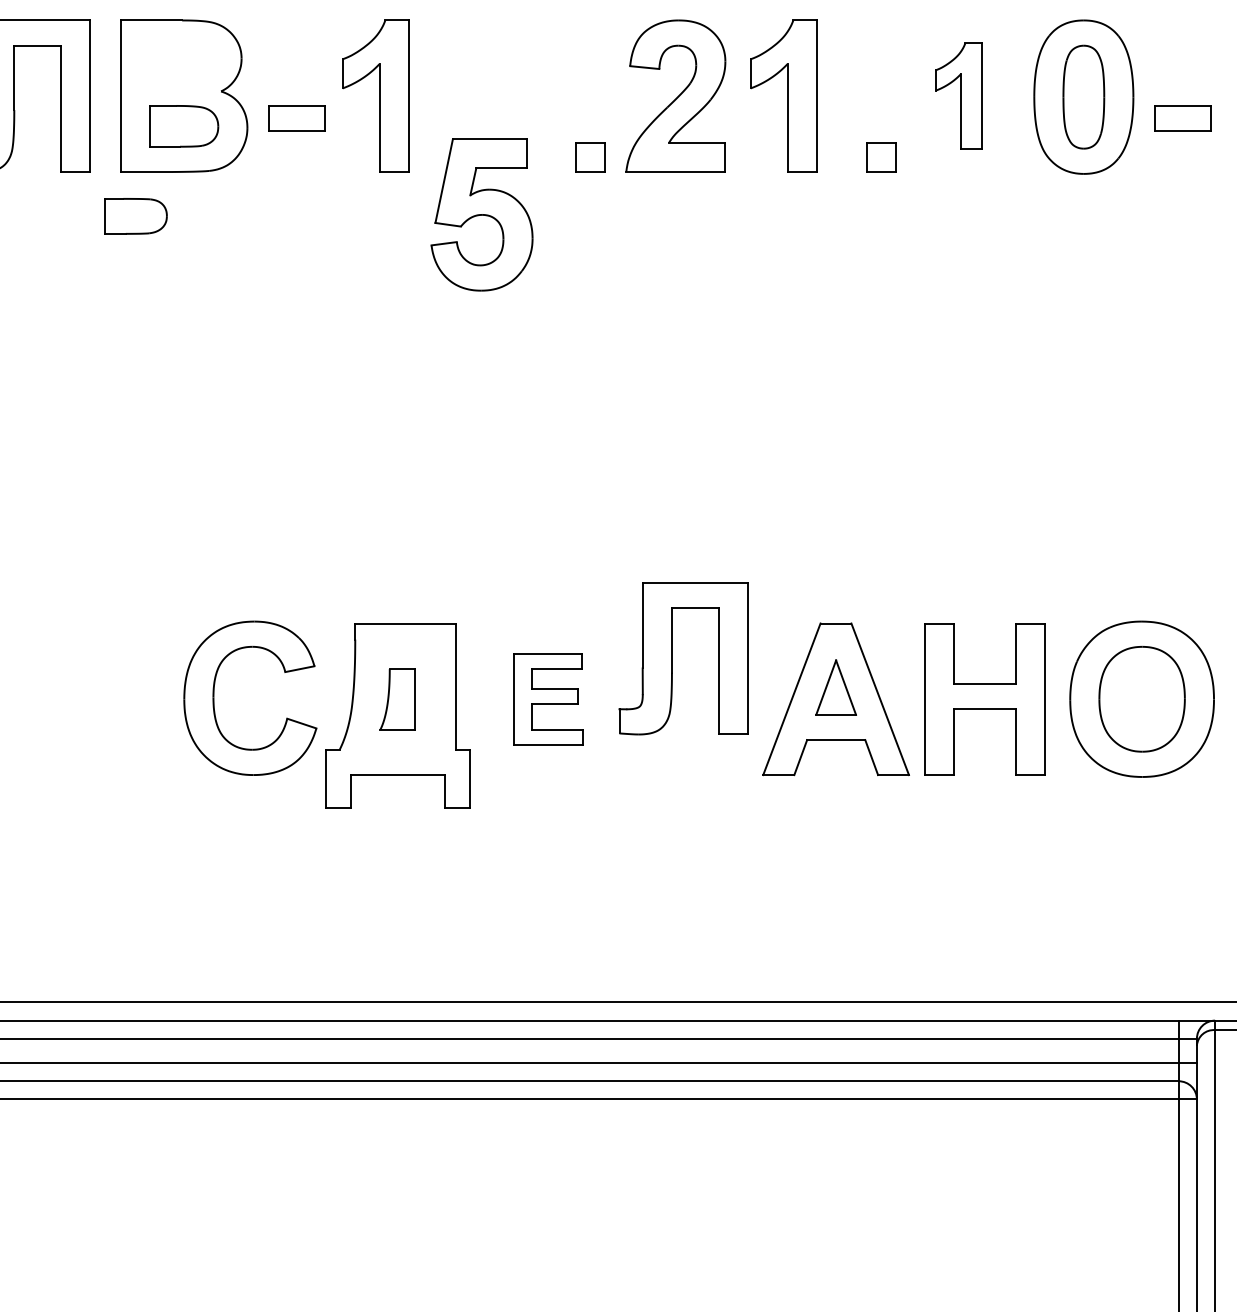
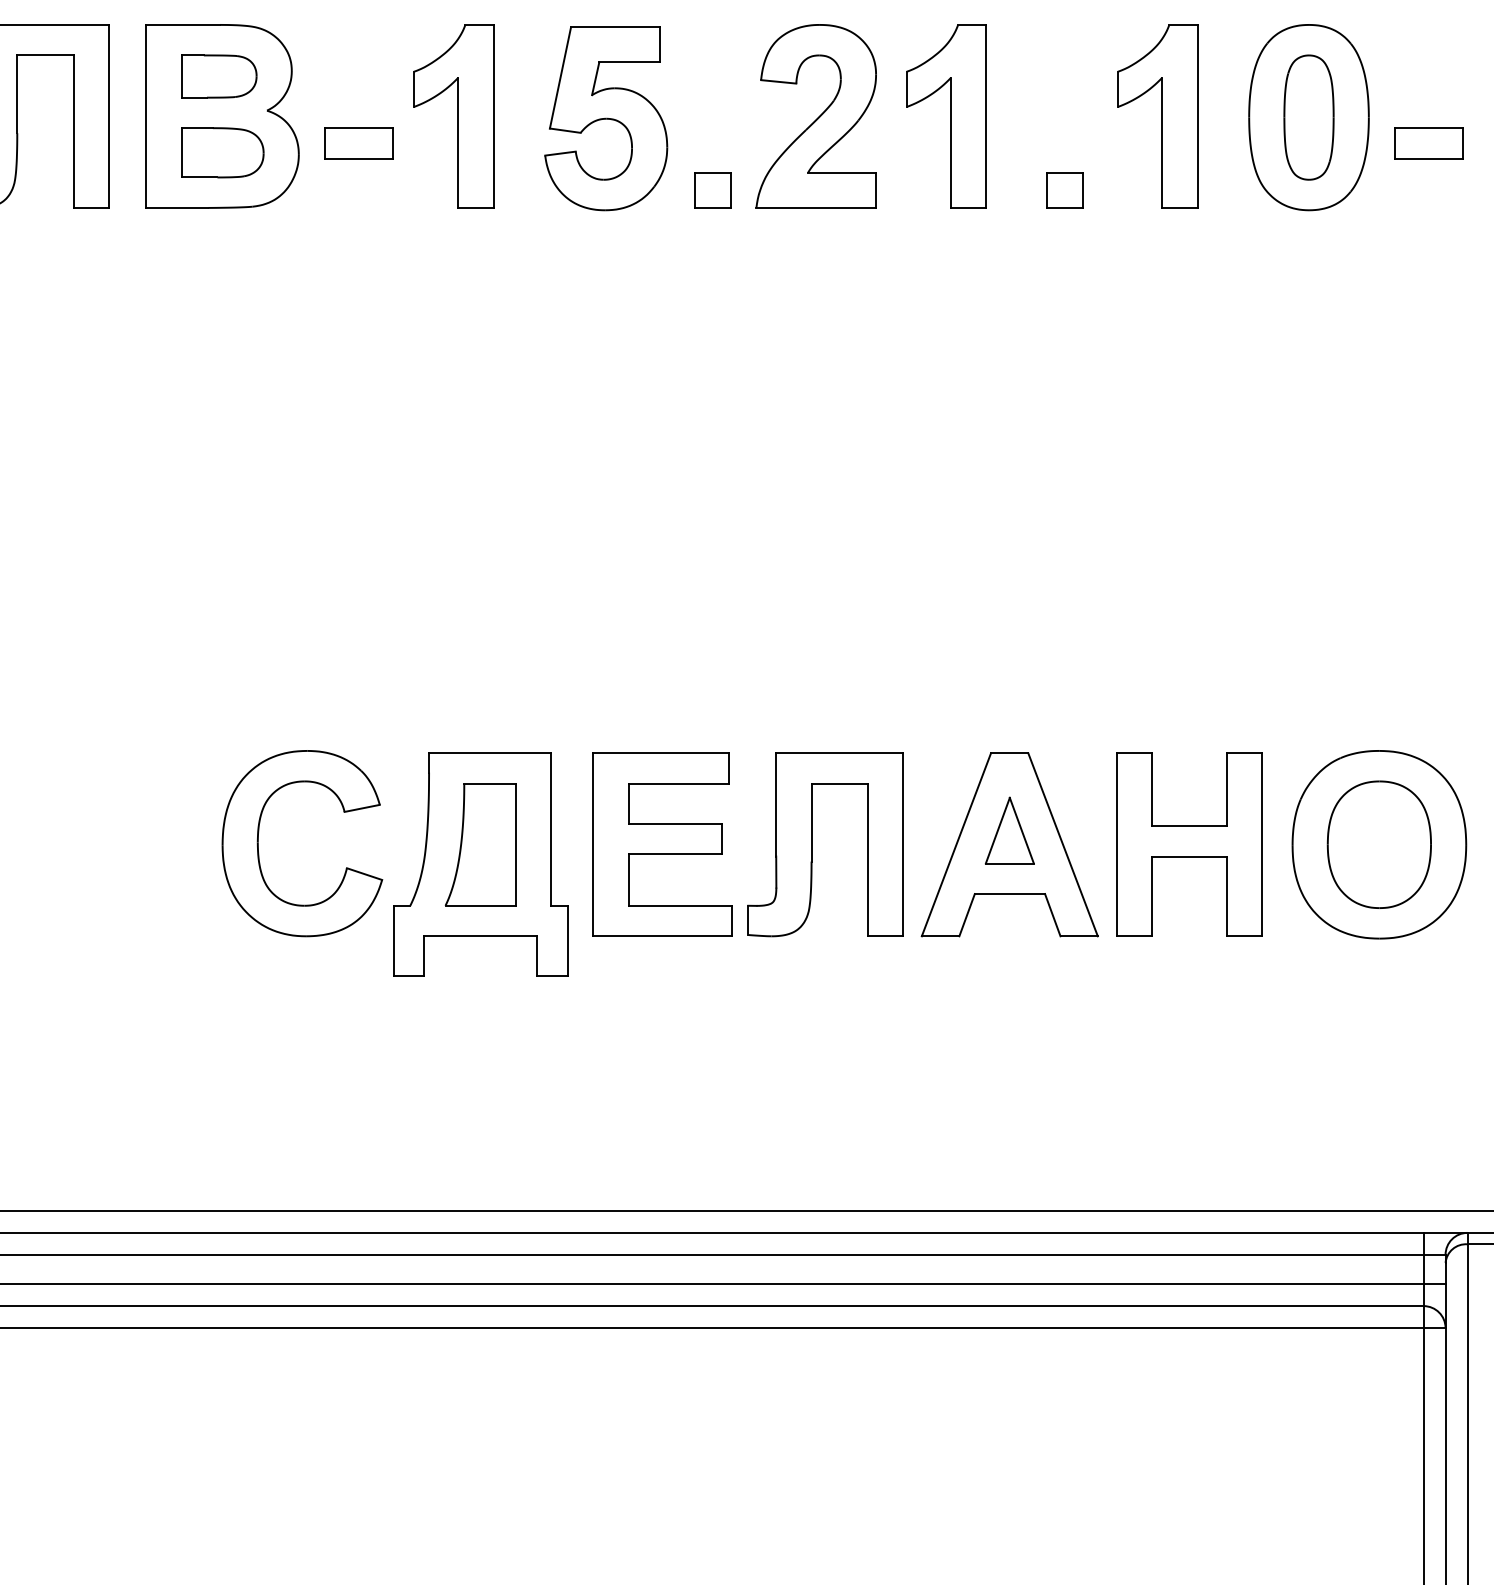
part: (958, 96) -> (1157, 116), size x1.43
part: (482, 214) -> (606, 118), moved
part: (136, 216) -> (219, 76), moved
part: (672, 658) -> (812, 844), moved
part: (397, 699) -> (480, 844), size x1.67
part: (548, 699) -> (662, 844), size x1.67

